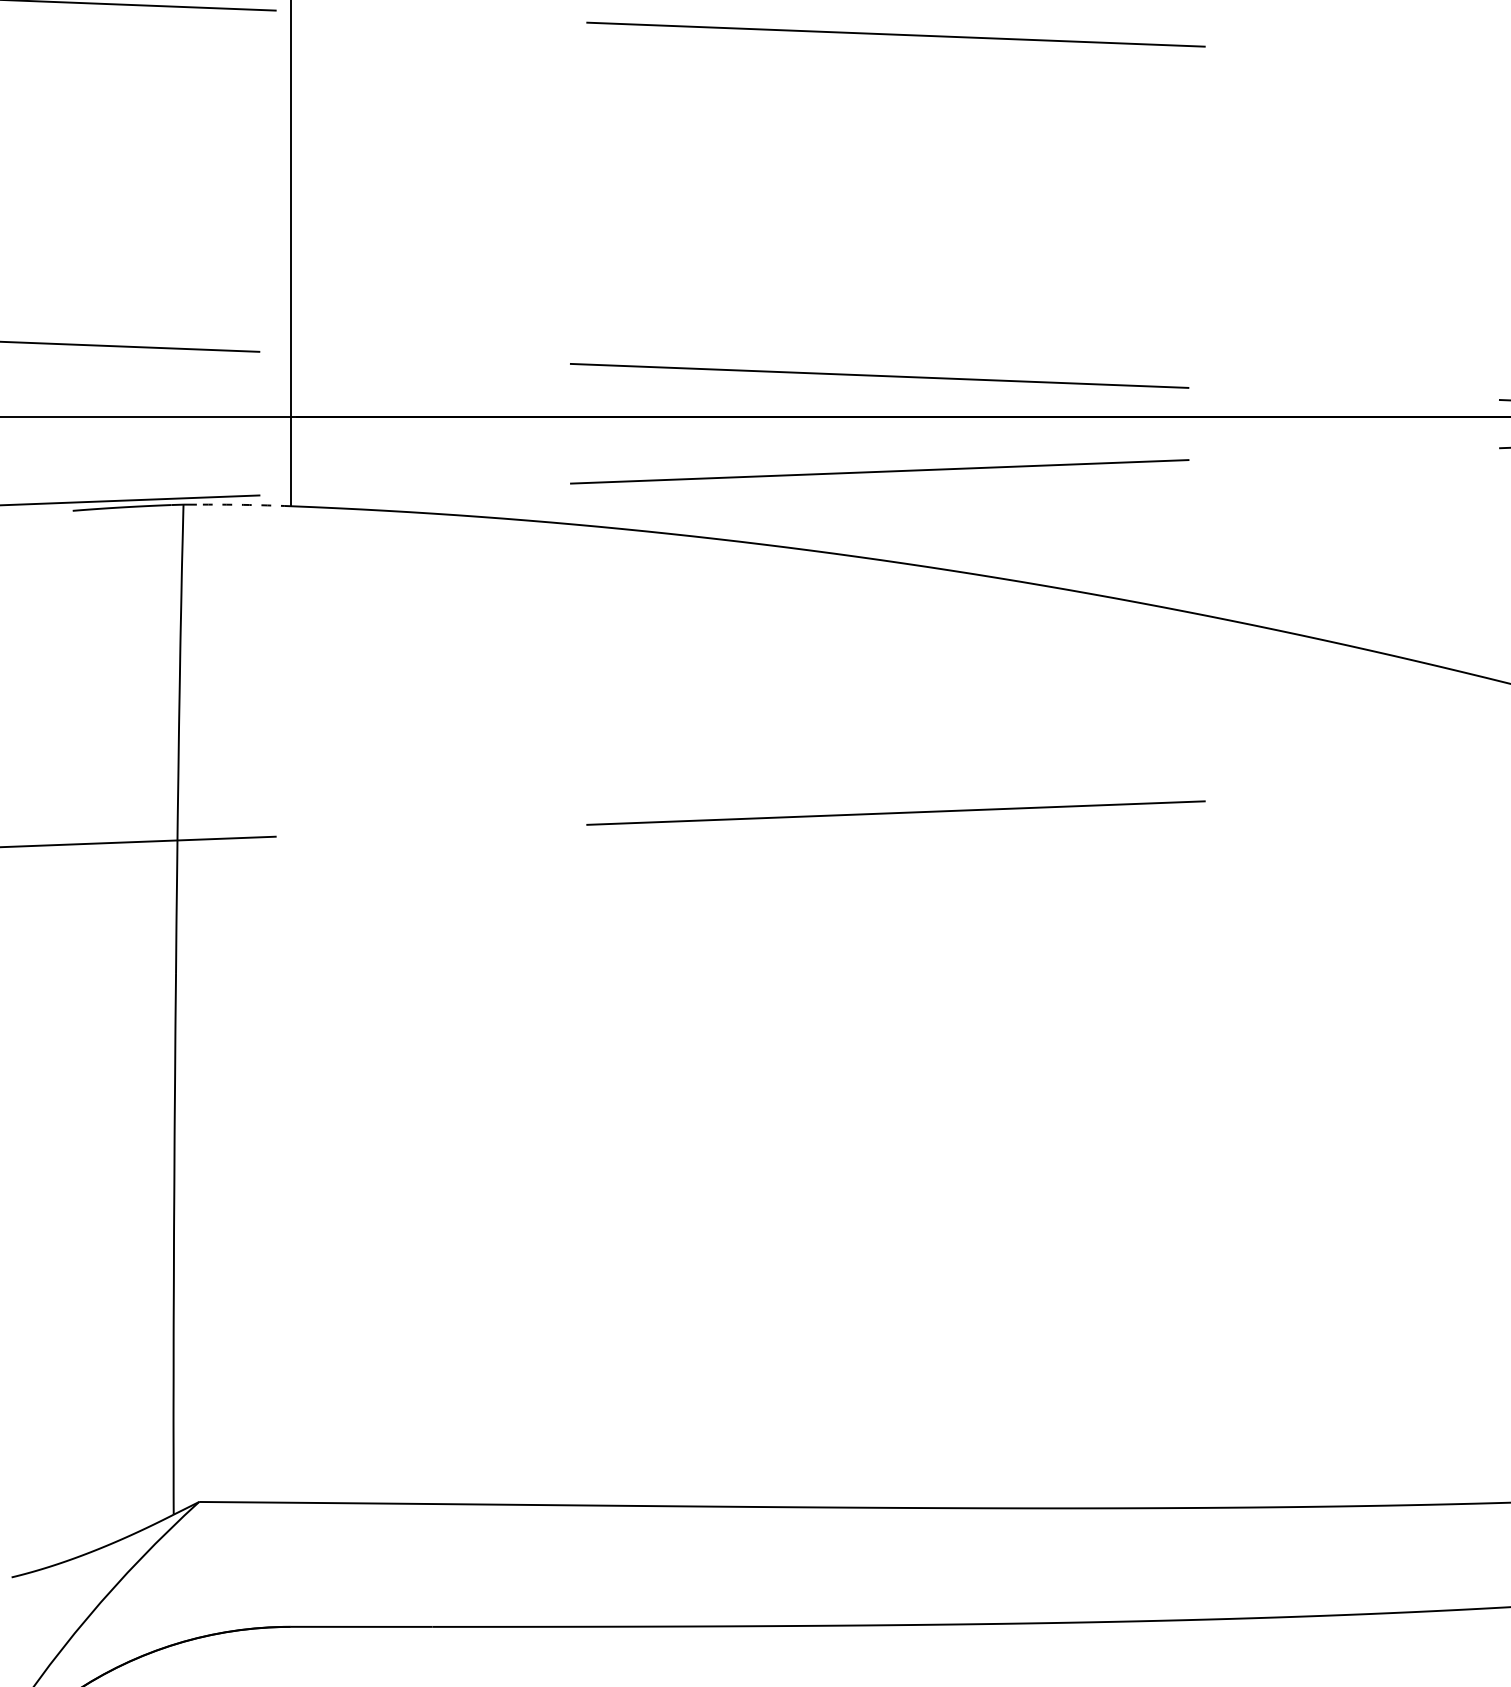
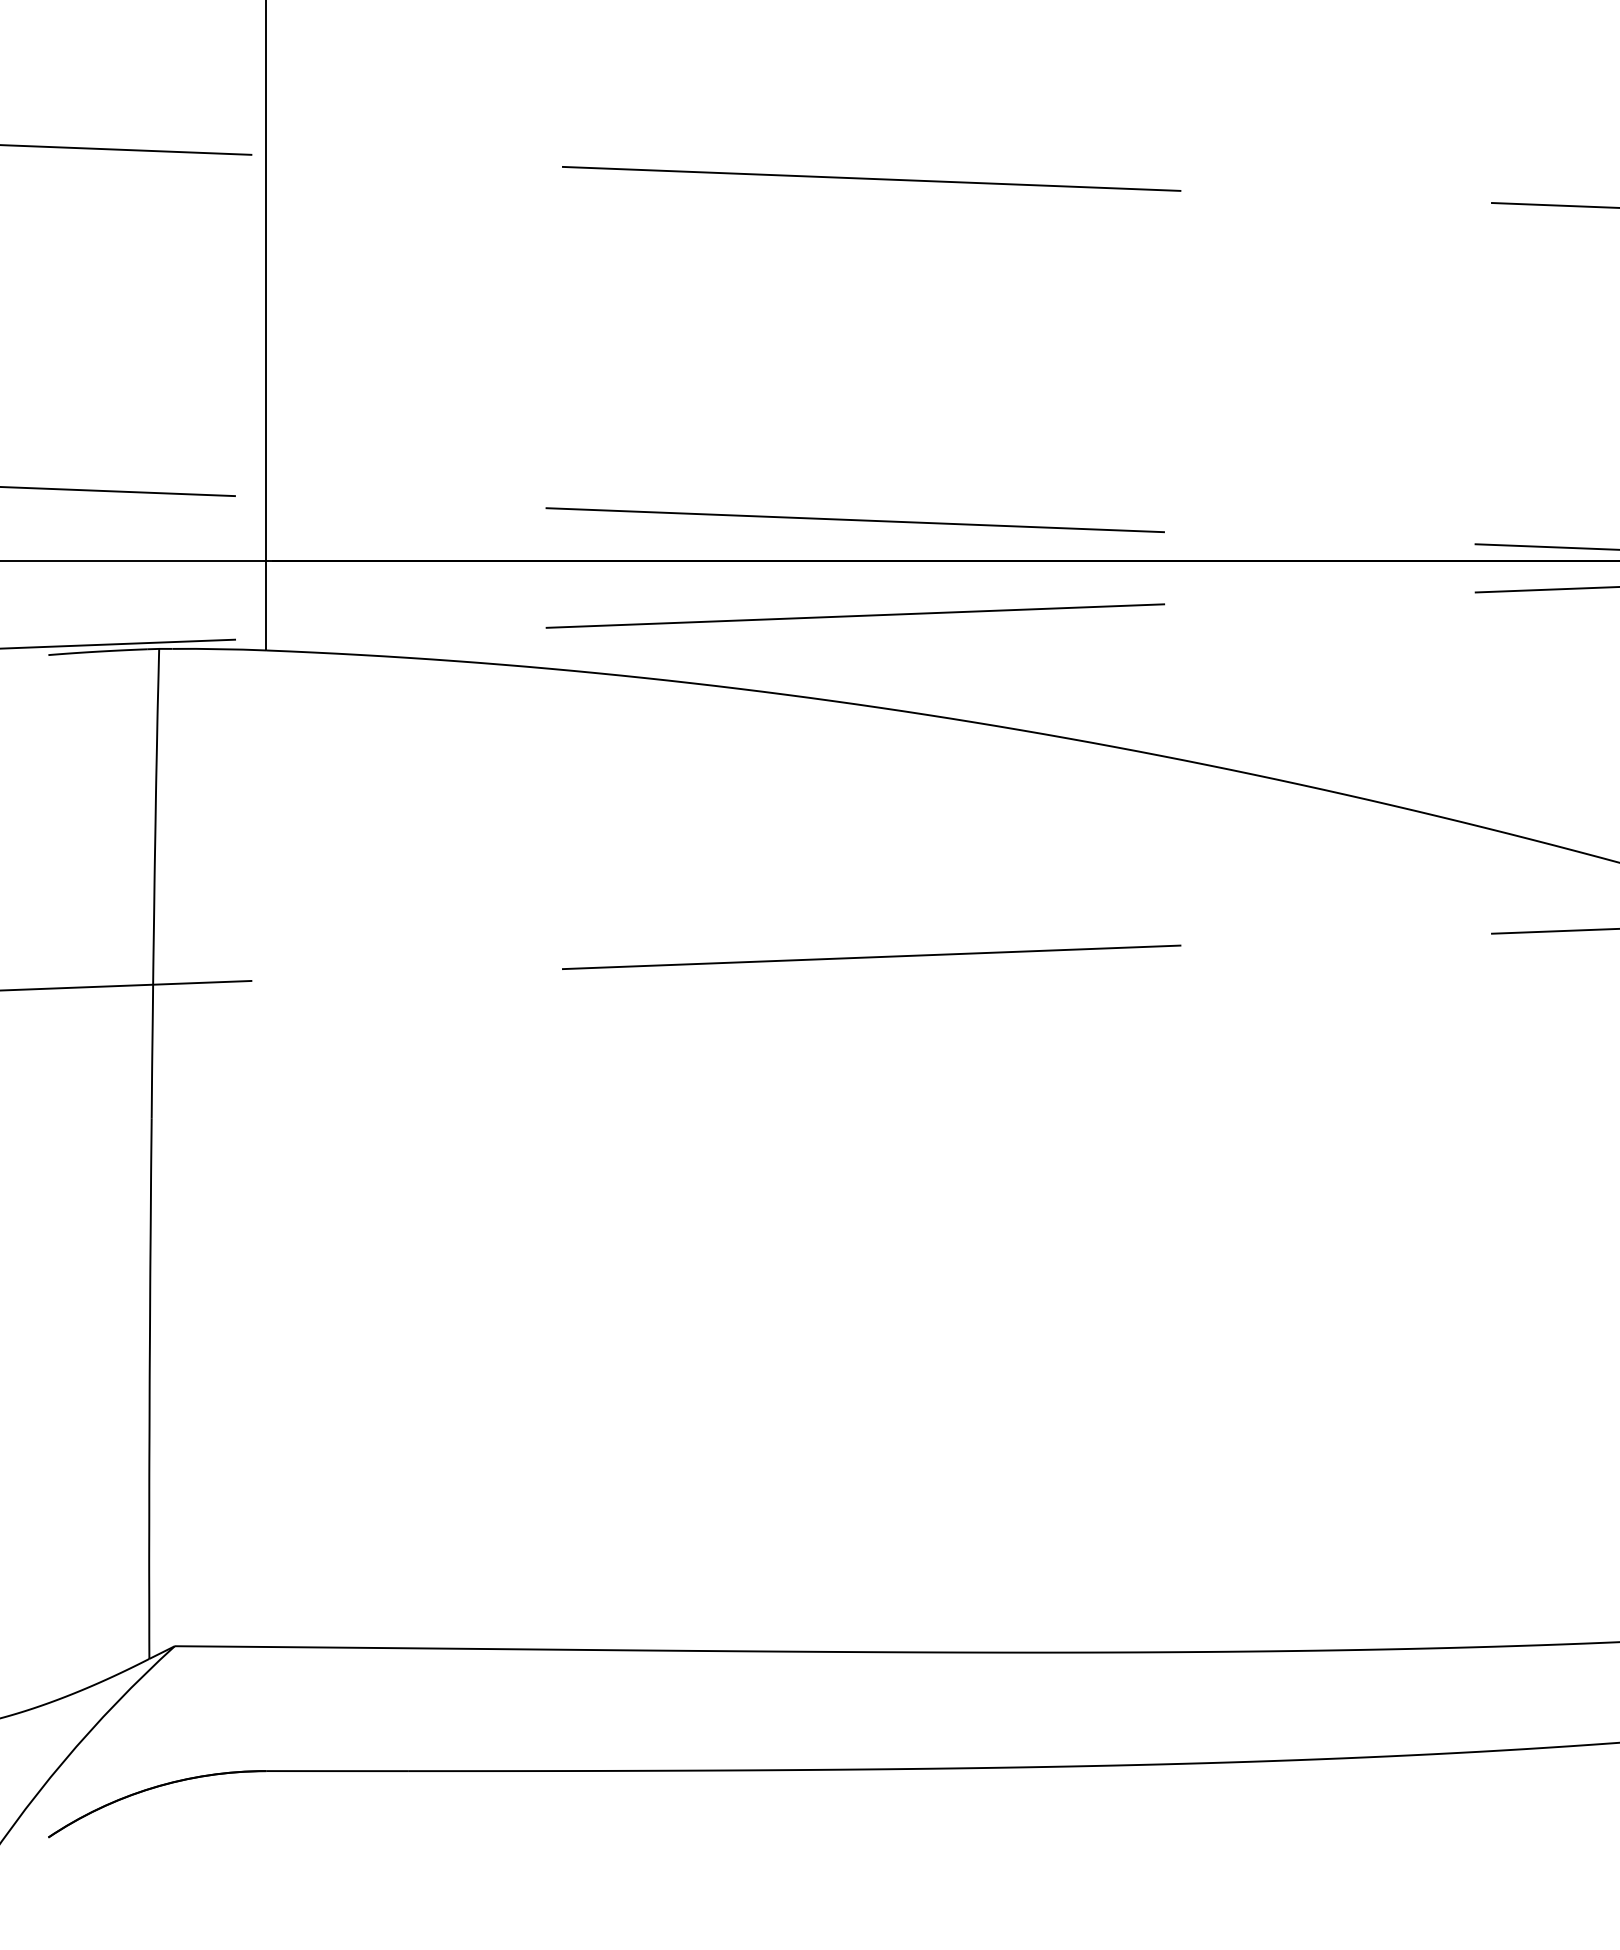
arc: (243, 505) -> (219, 649), dashed -> solid

